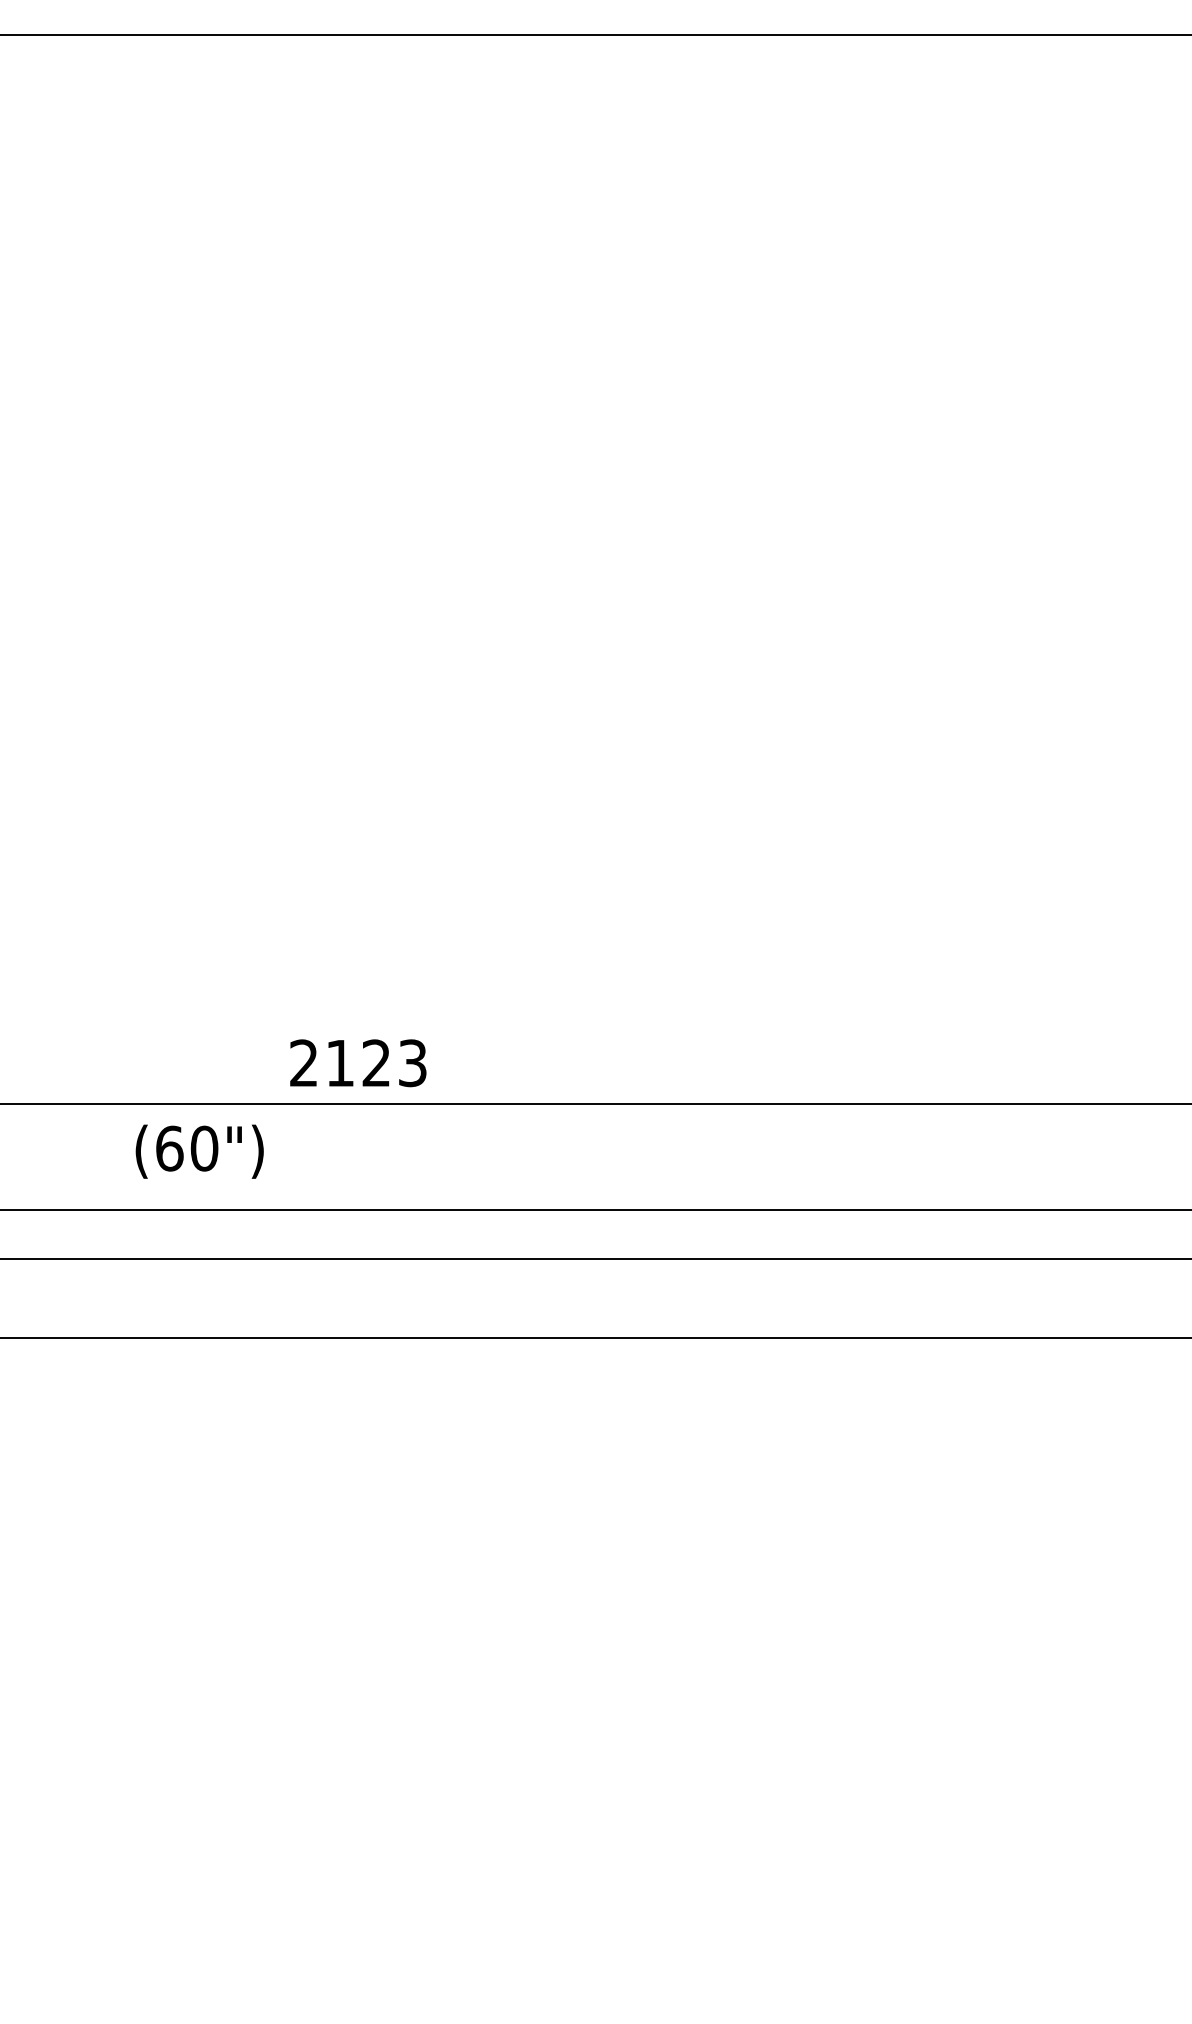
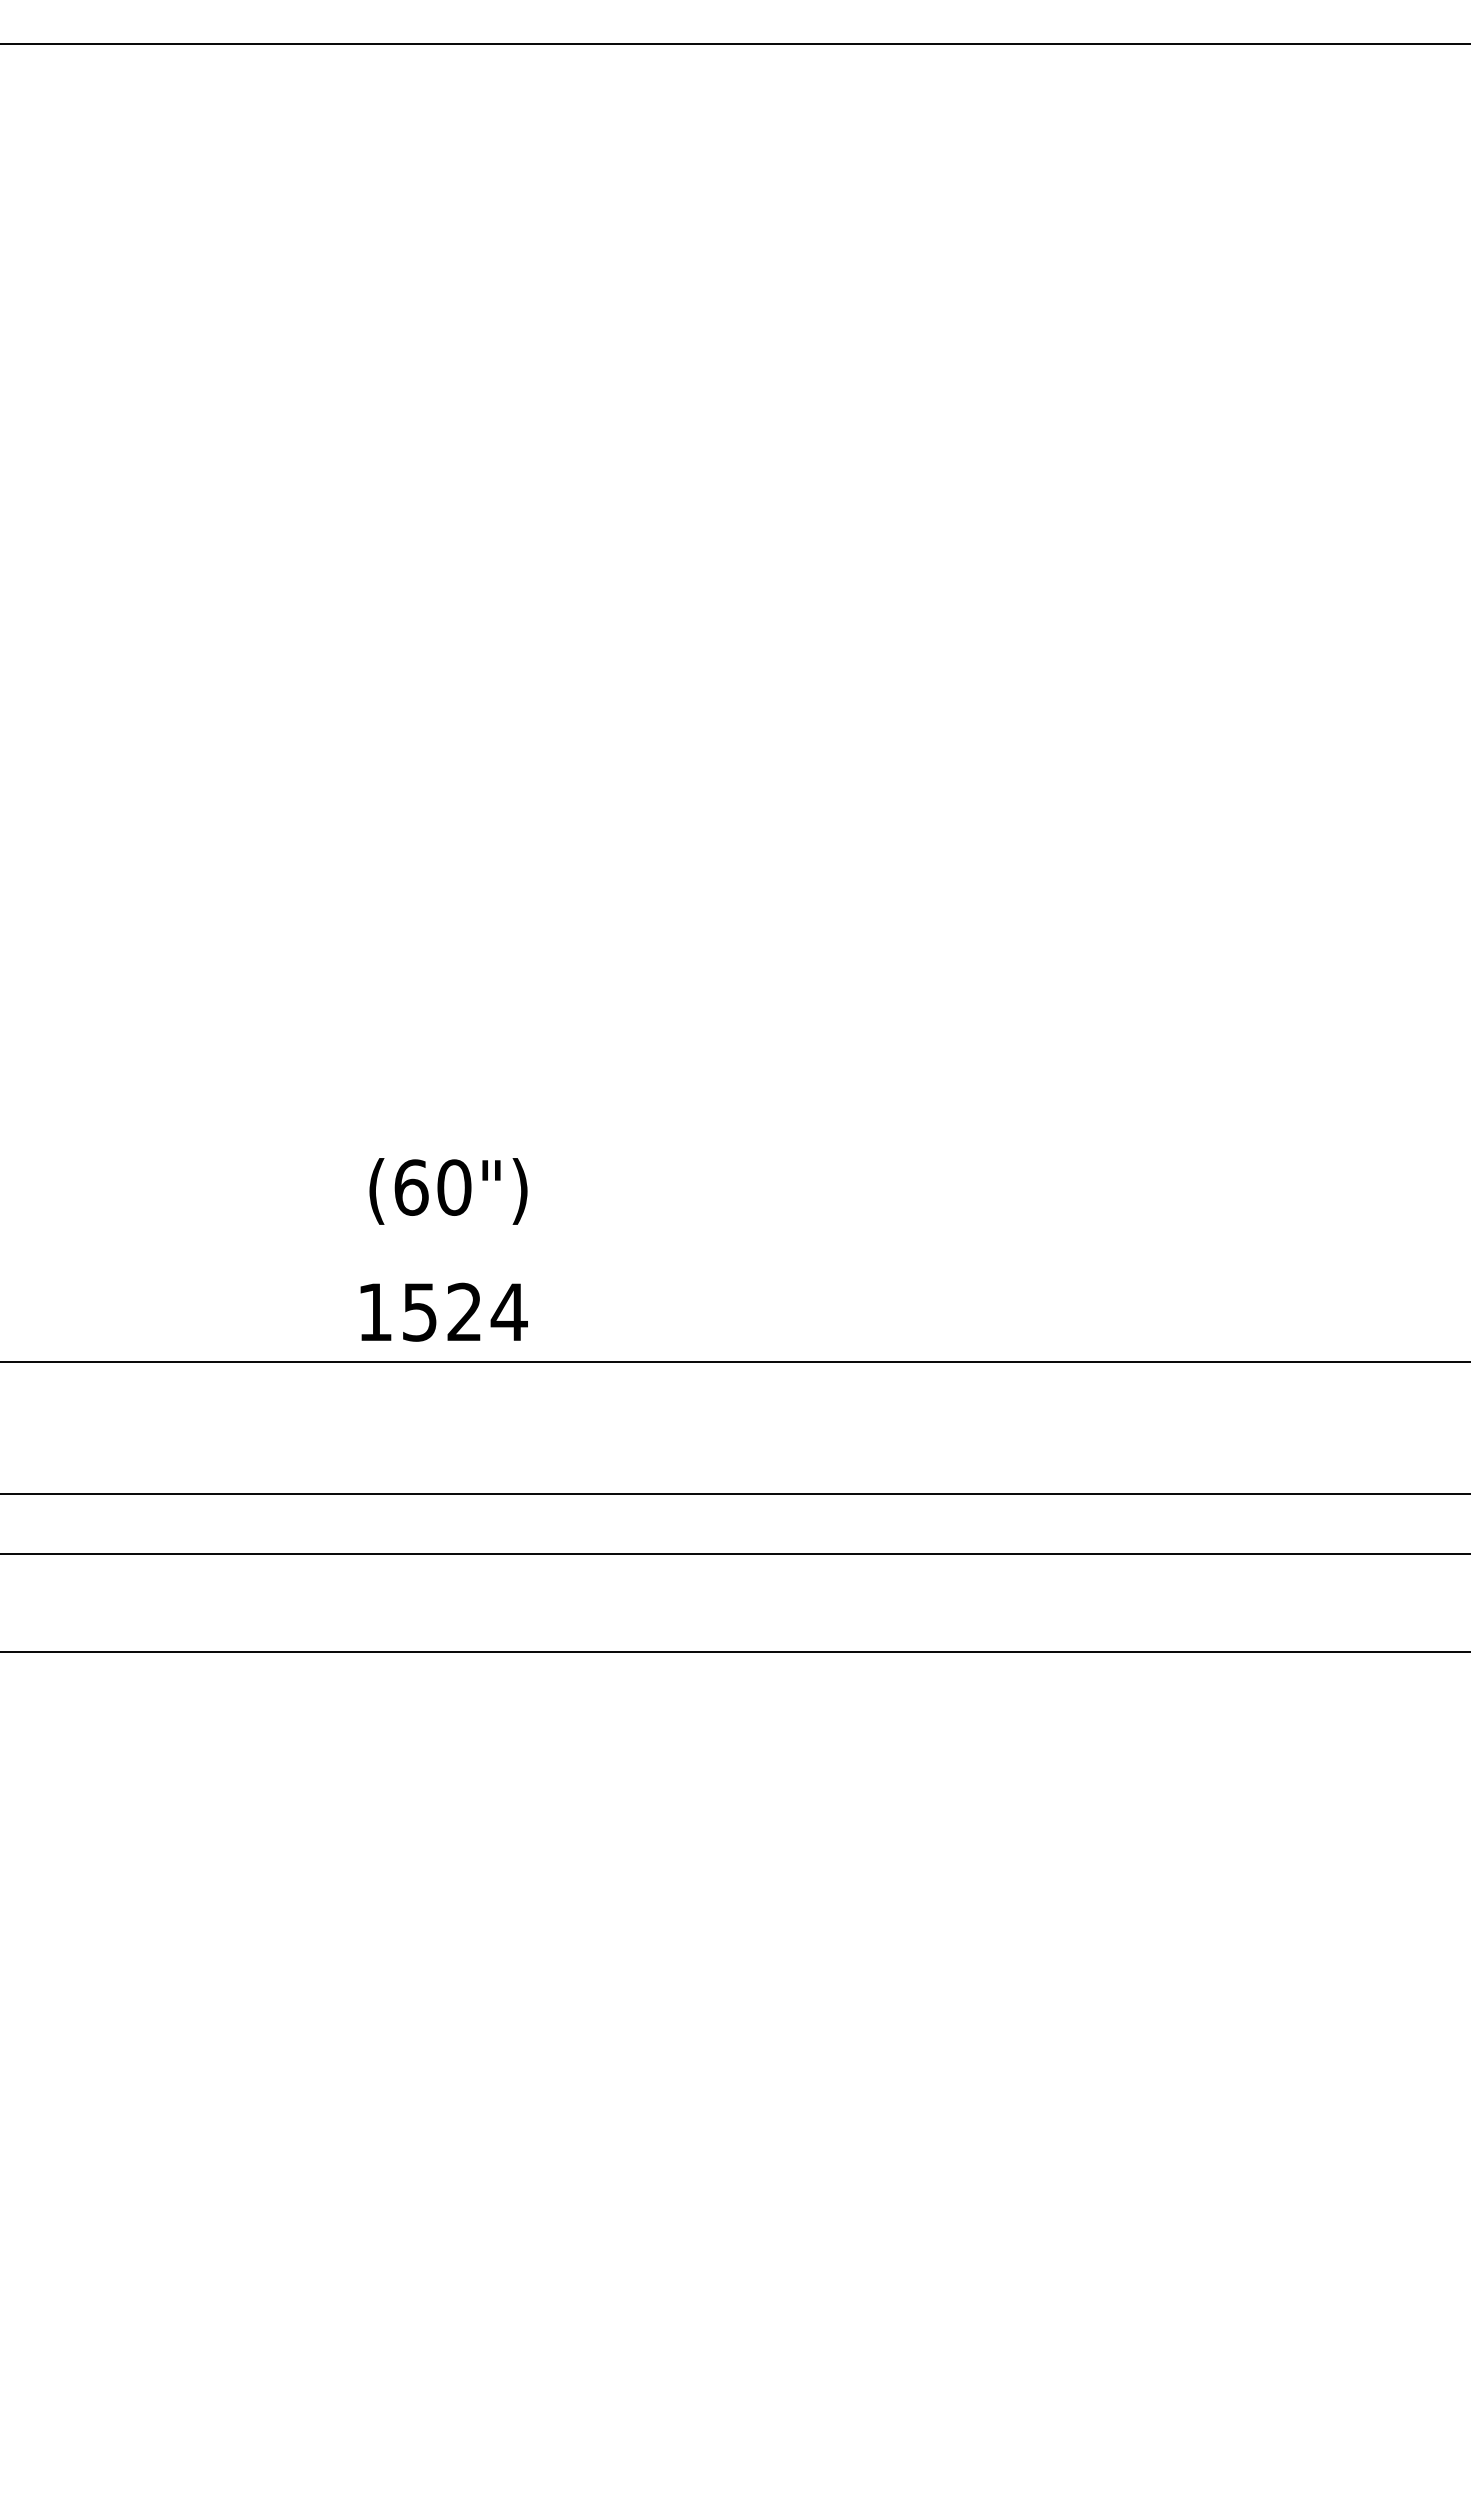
text: (358, 1062) -> (442, 1311), 2123 -> 1524
text: (199, 1151) -> (448, 1191), moved

